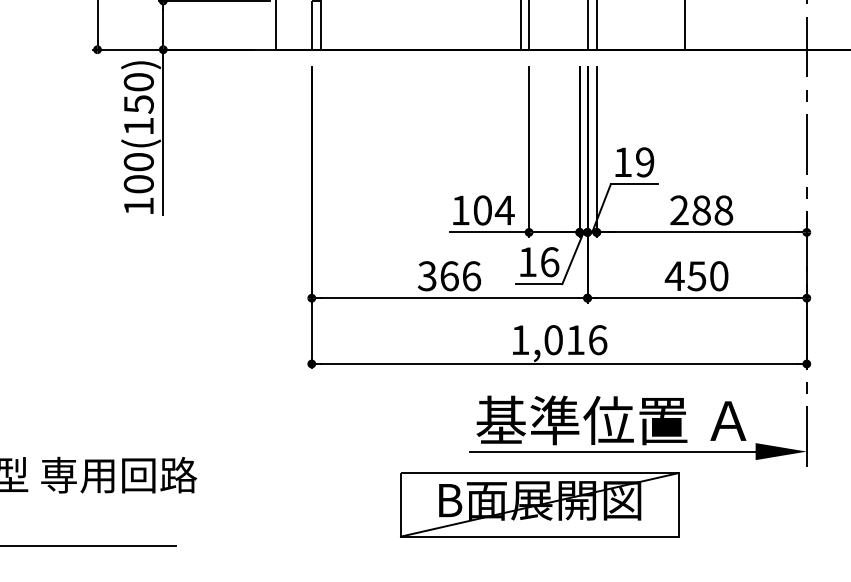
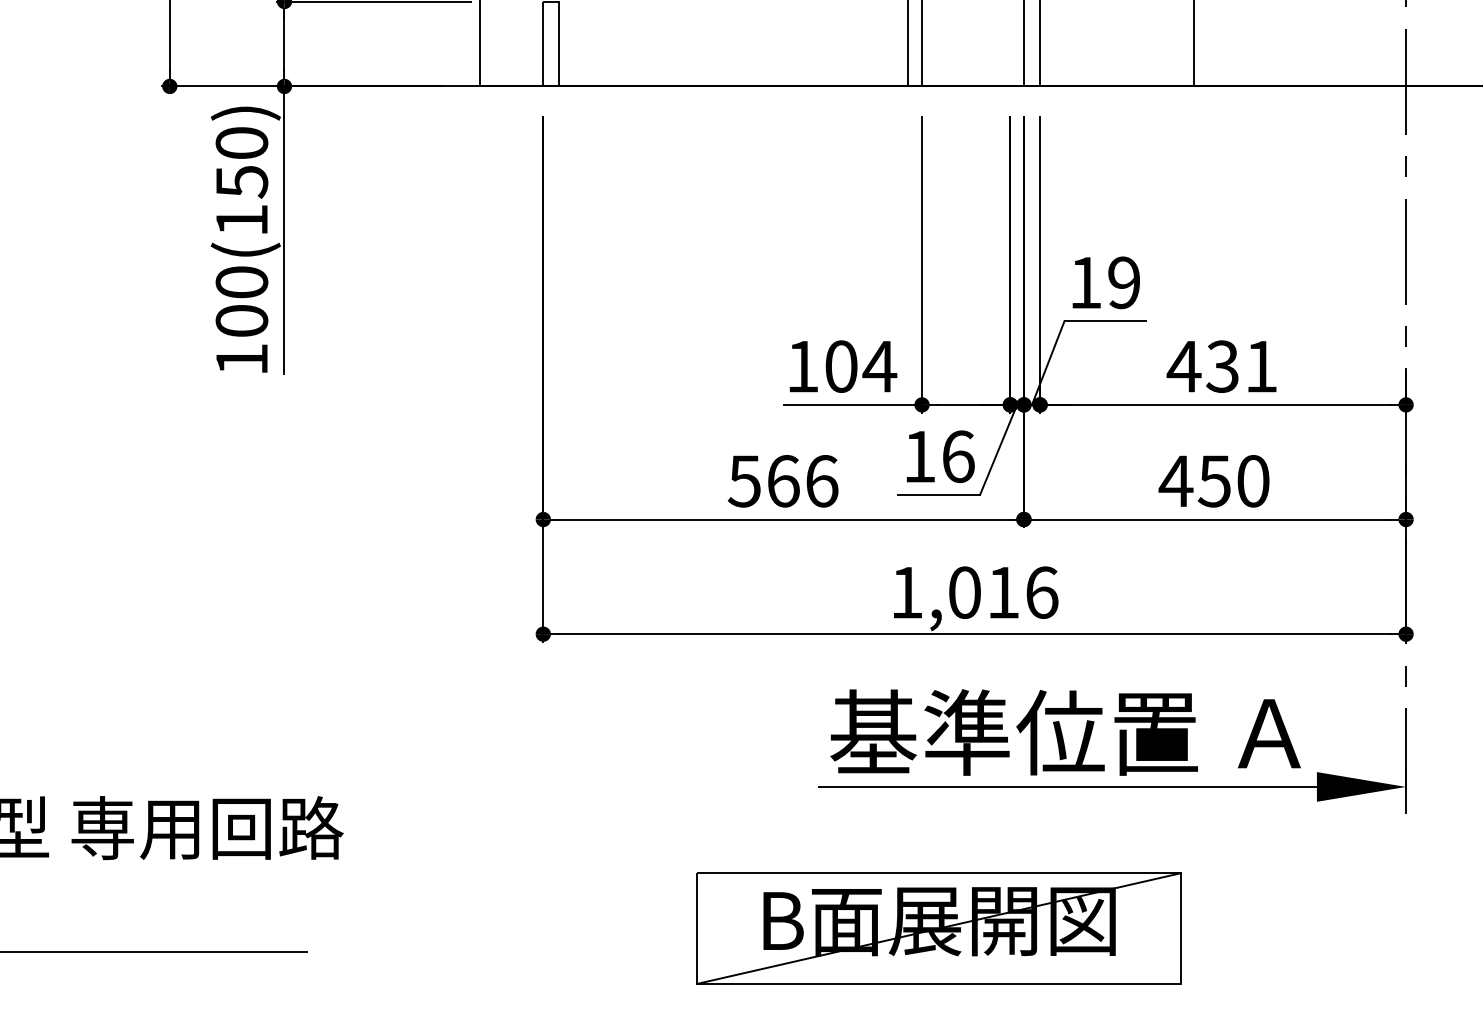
text: (701, 210) -> (1222, 366), 288 -> 431
text: (427, 275) -> (744, 479), 366 -> 566
part: (539, 504) -> (938, 927), moved

